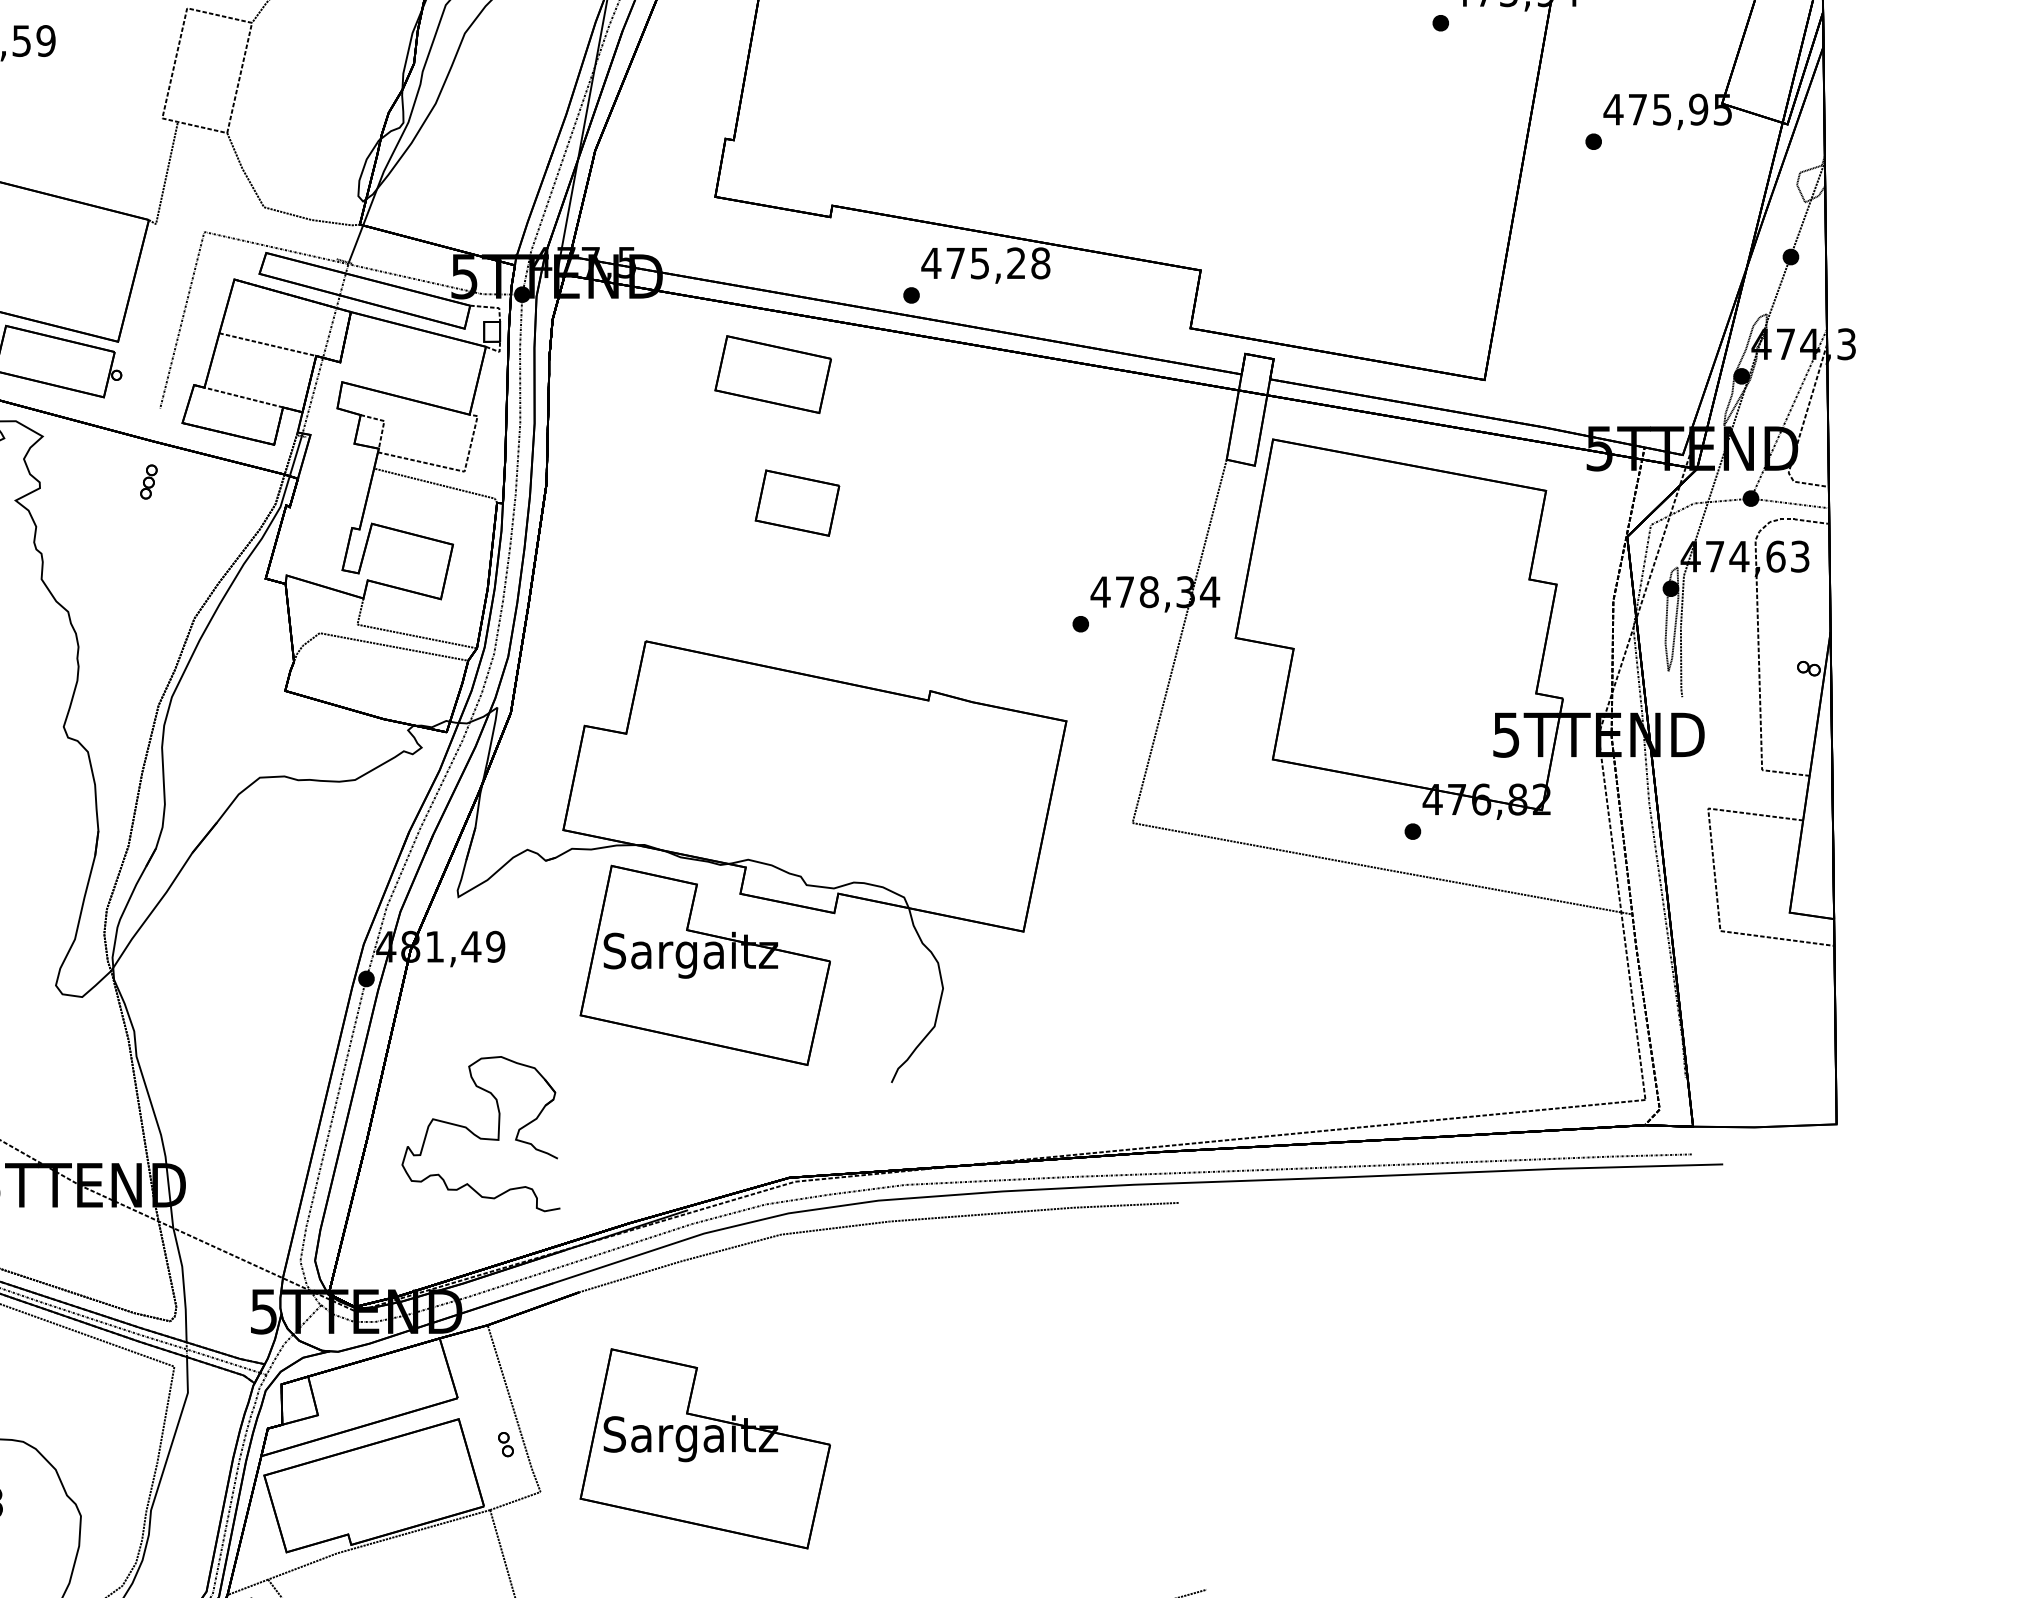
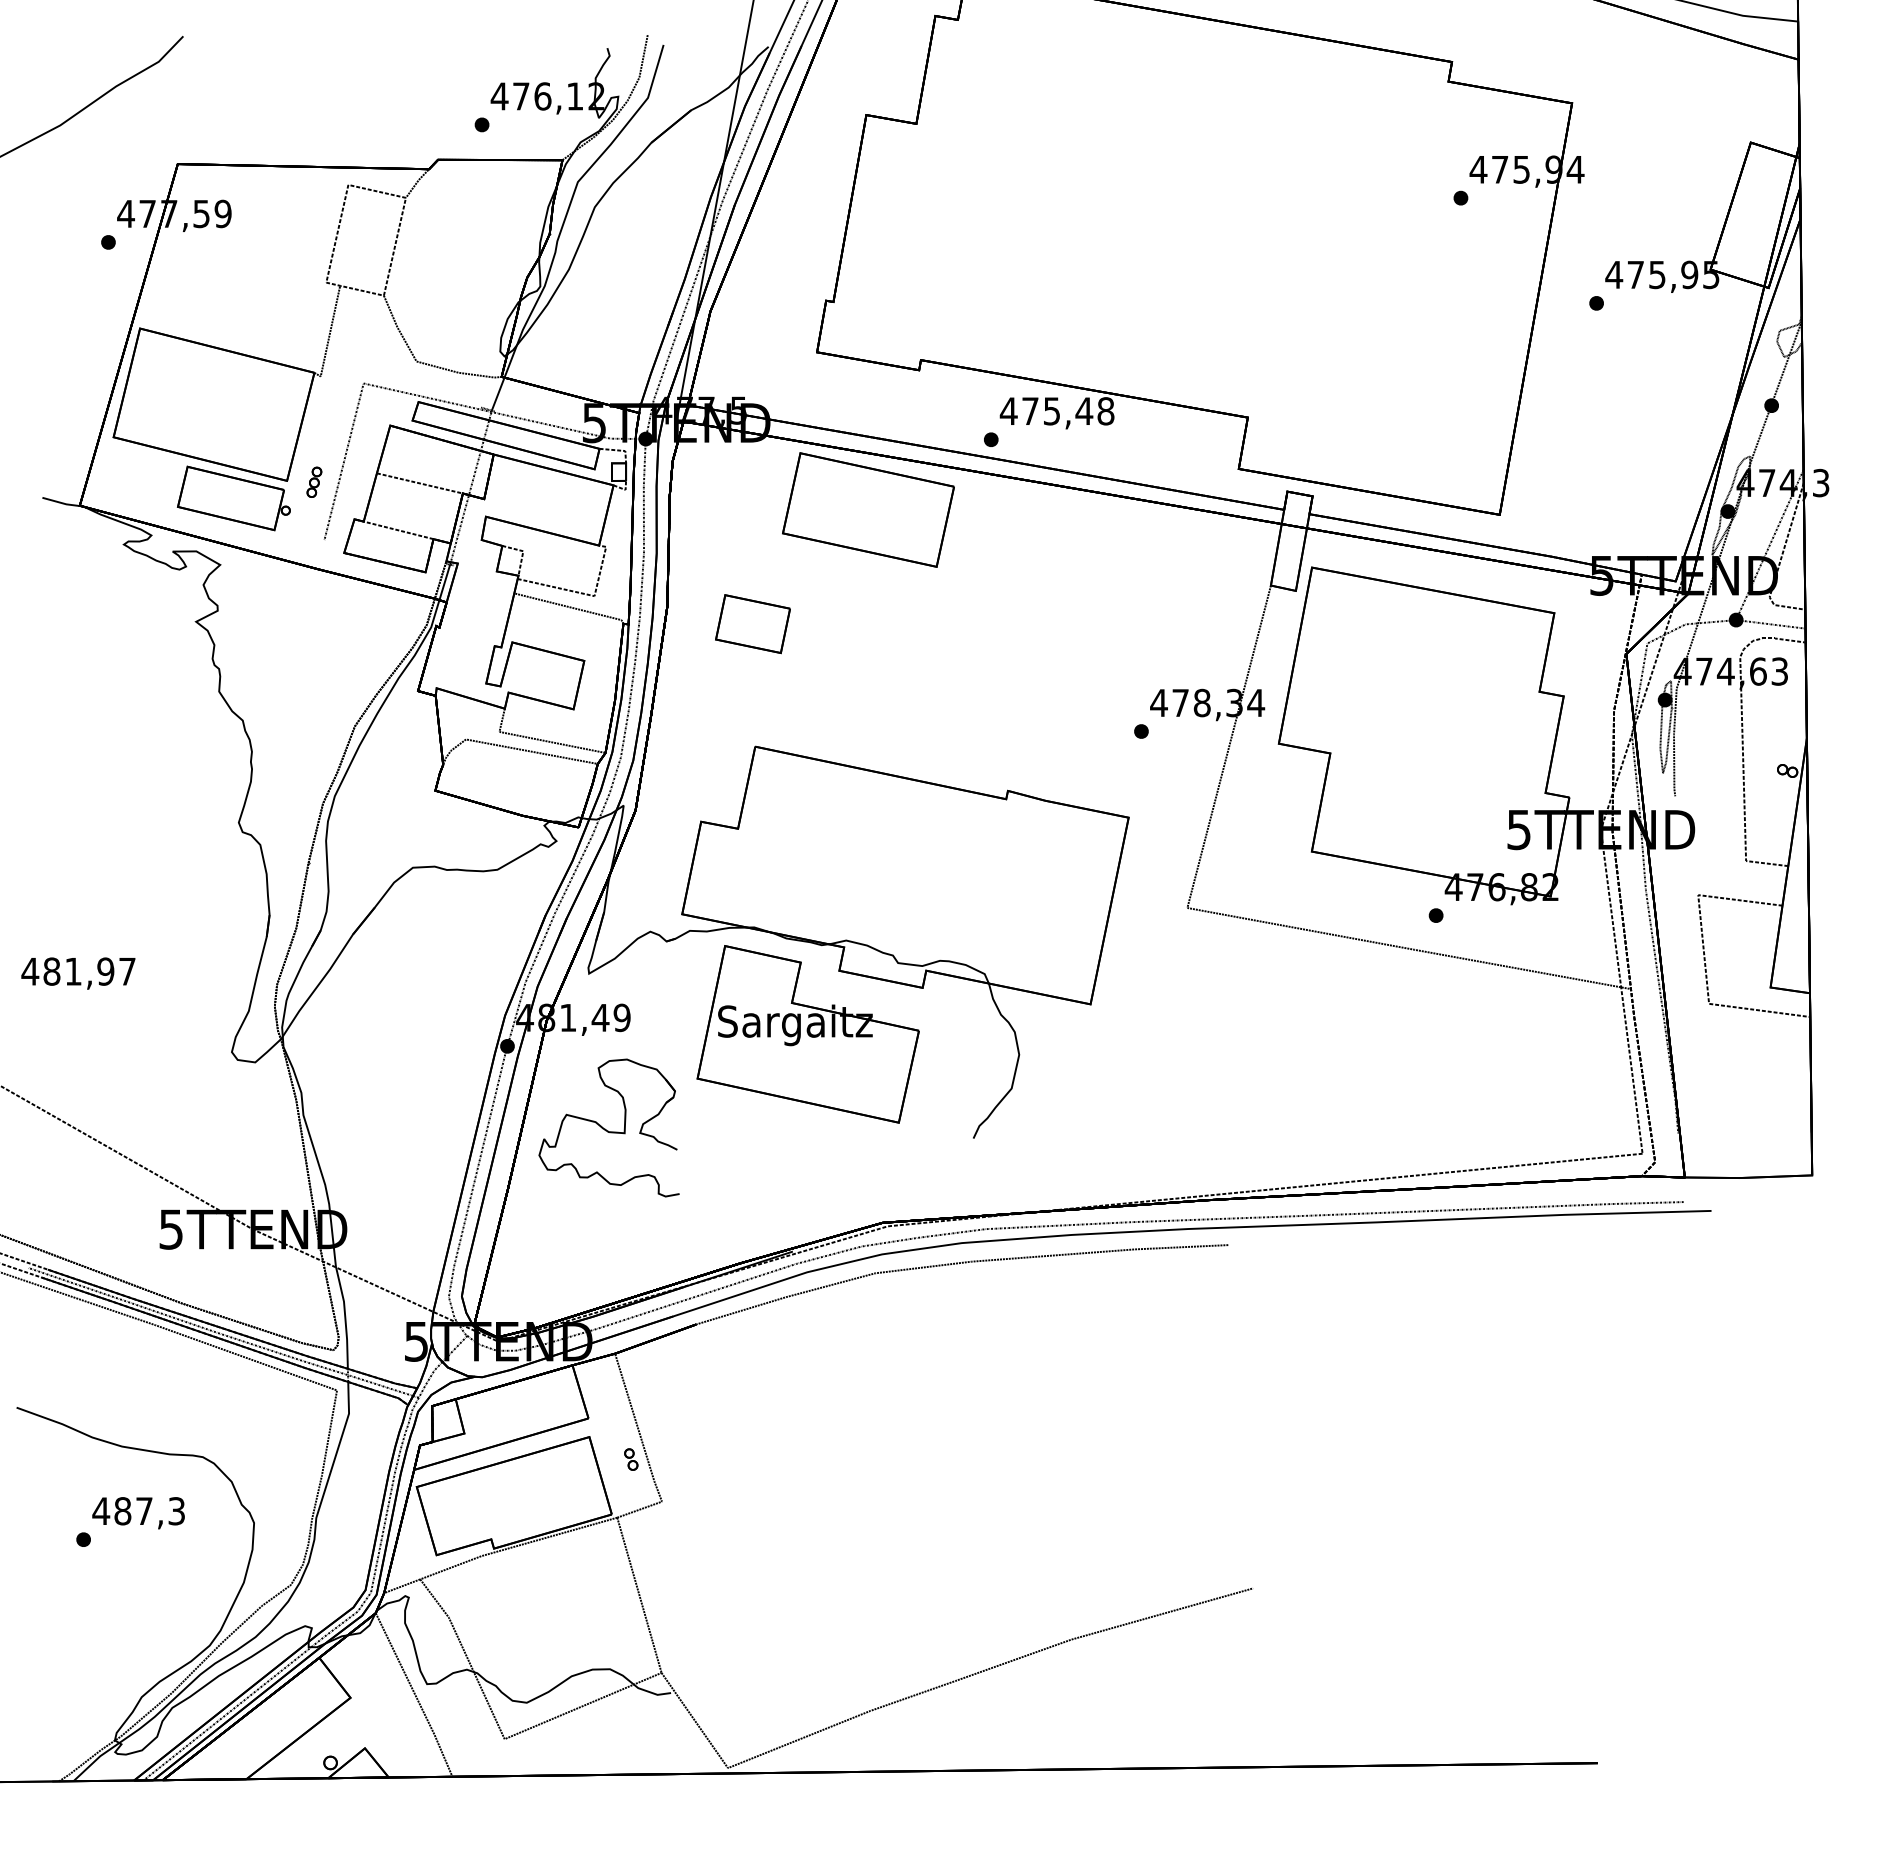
text: (1016, 262) -> (1084, 410), 475,28 -> 475,48
part: (773, 374) -> (868, 509), size x1.67
part: (149, 481) -> (314, 481), moved
part: (796, 503) -> (752, 624), moved
part: (480, 1133) -> (608, 1127), moved
part: (704, 1448) -> (807, 1463), removed

